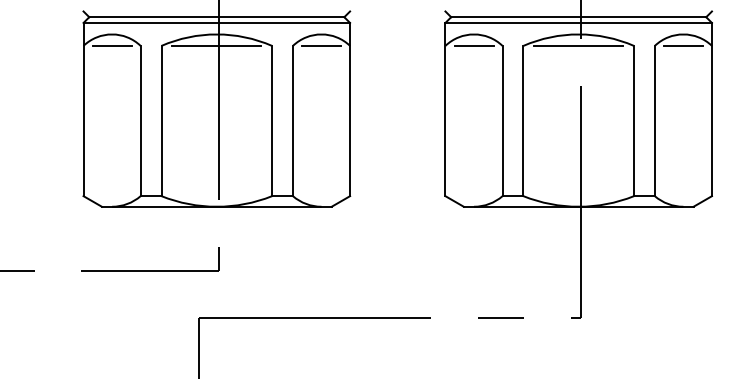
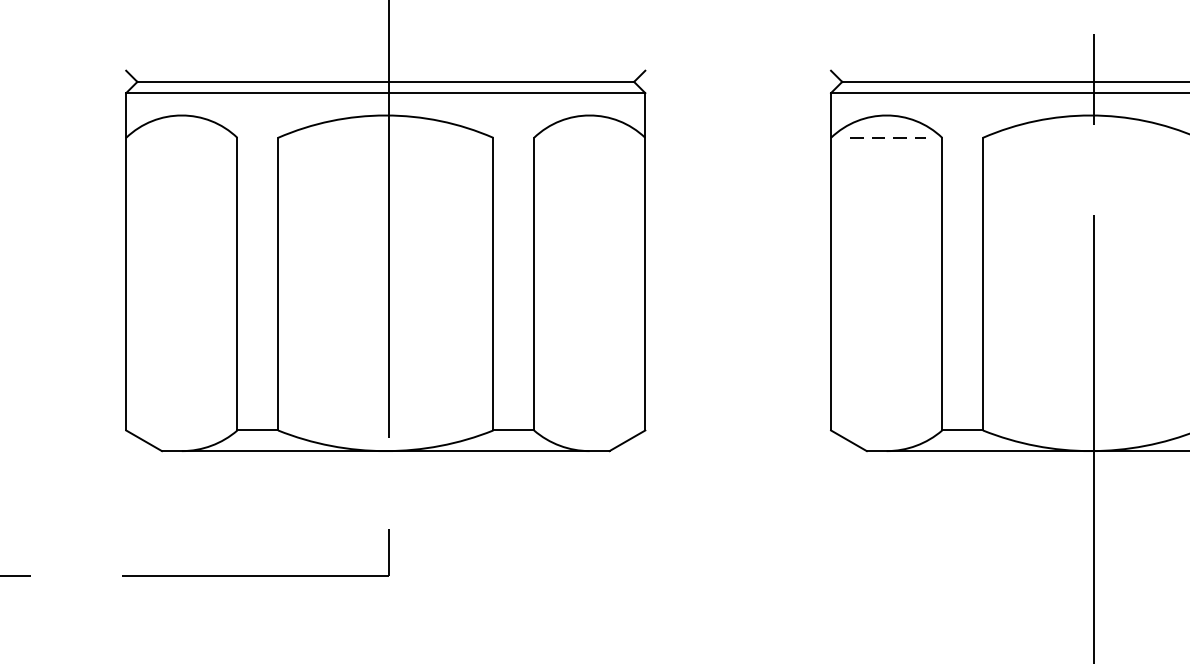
line: (112, 45) -> (182, 137), removed
line: (216, 45) -> (385, 137), removed
line: (320, 45) -> (587, 137), removed
line: (475, 45) -> (889, 137), solid -> dashed
line: (578, 45) -> (1090, 137), removed

